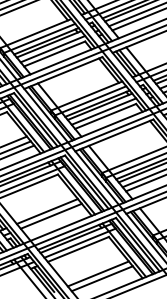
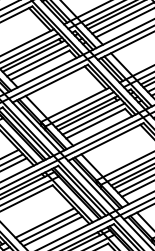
line: (54, 219) -> (52, 230), added

